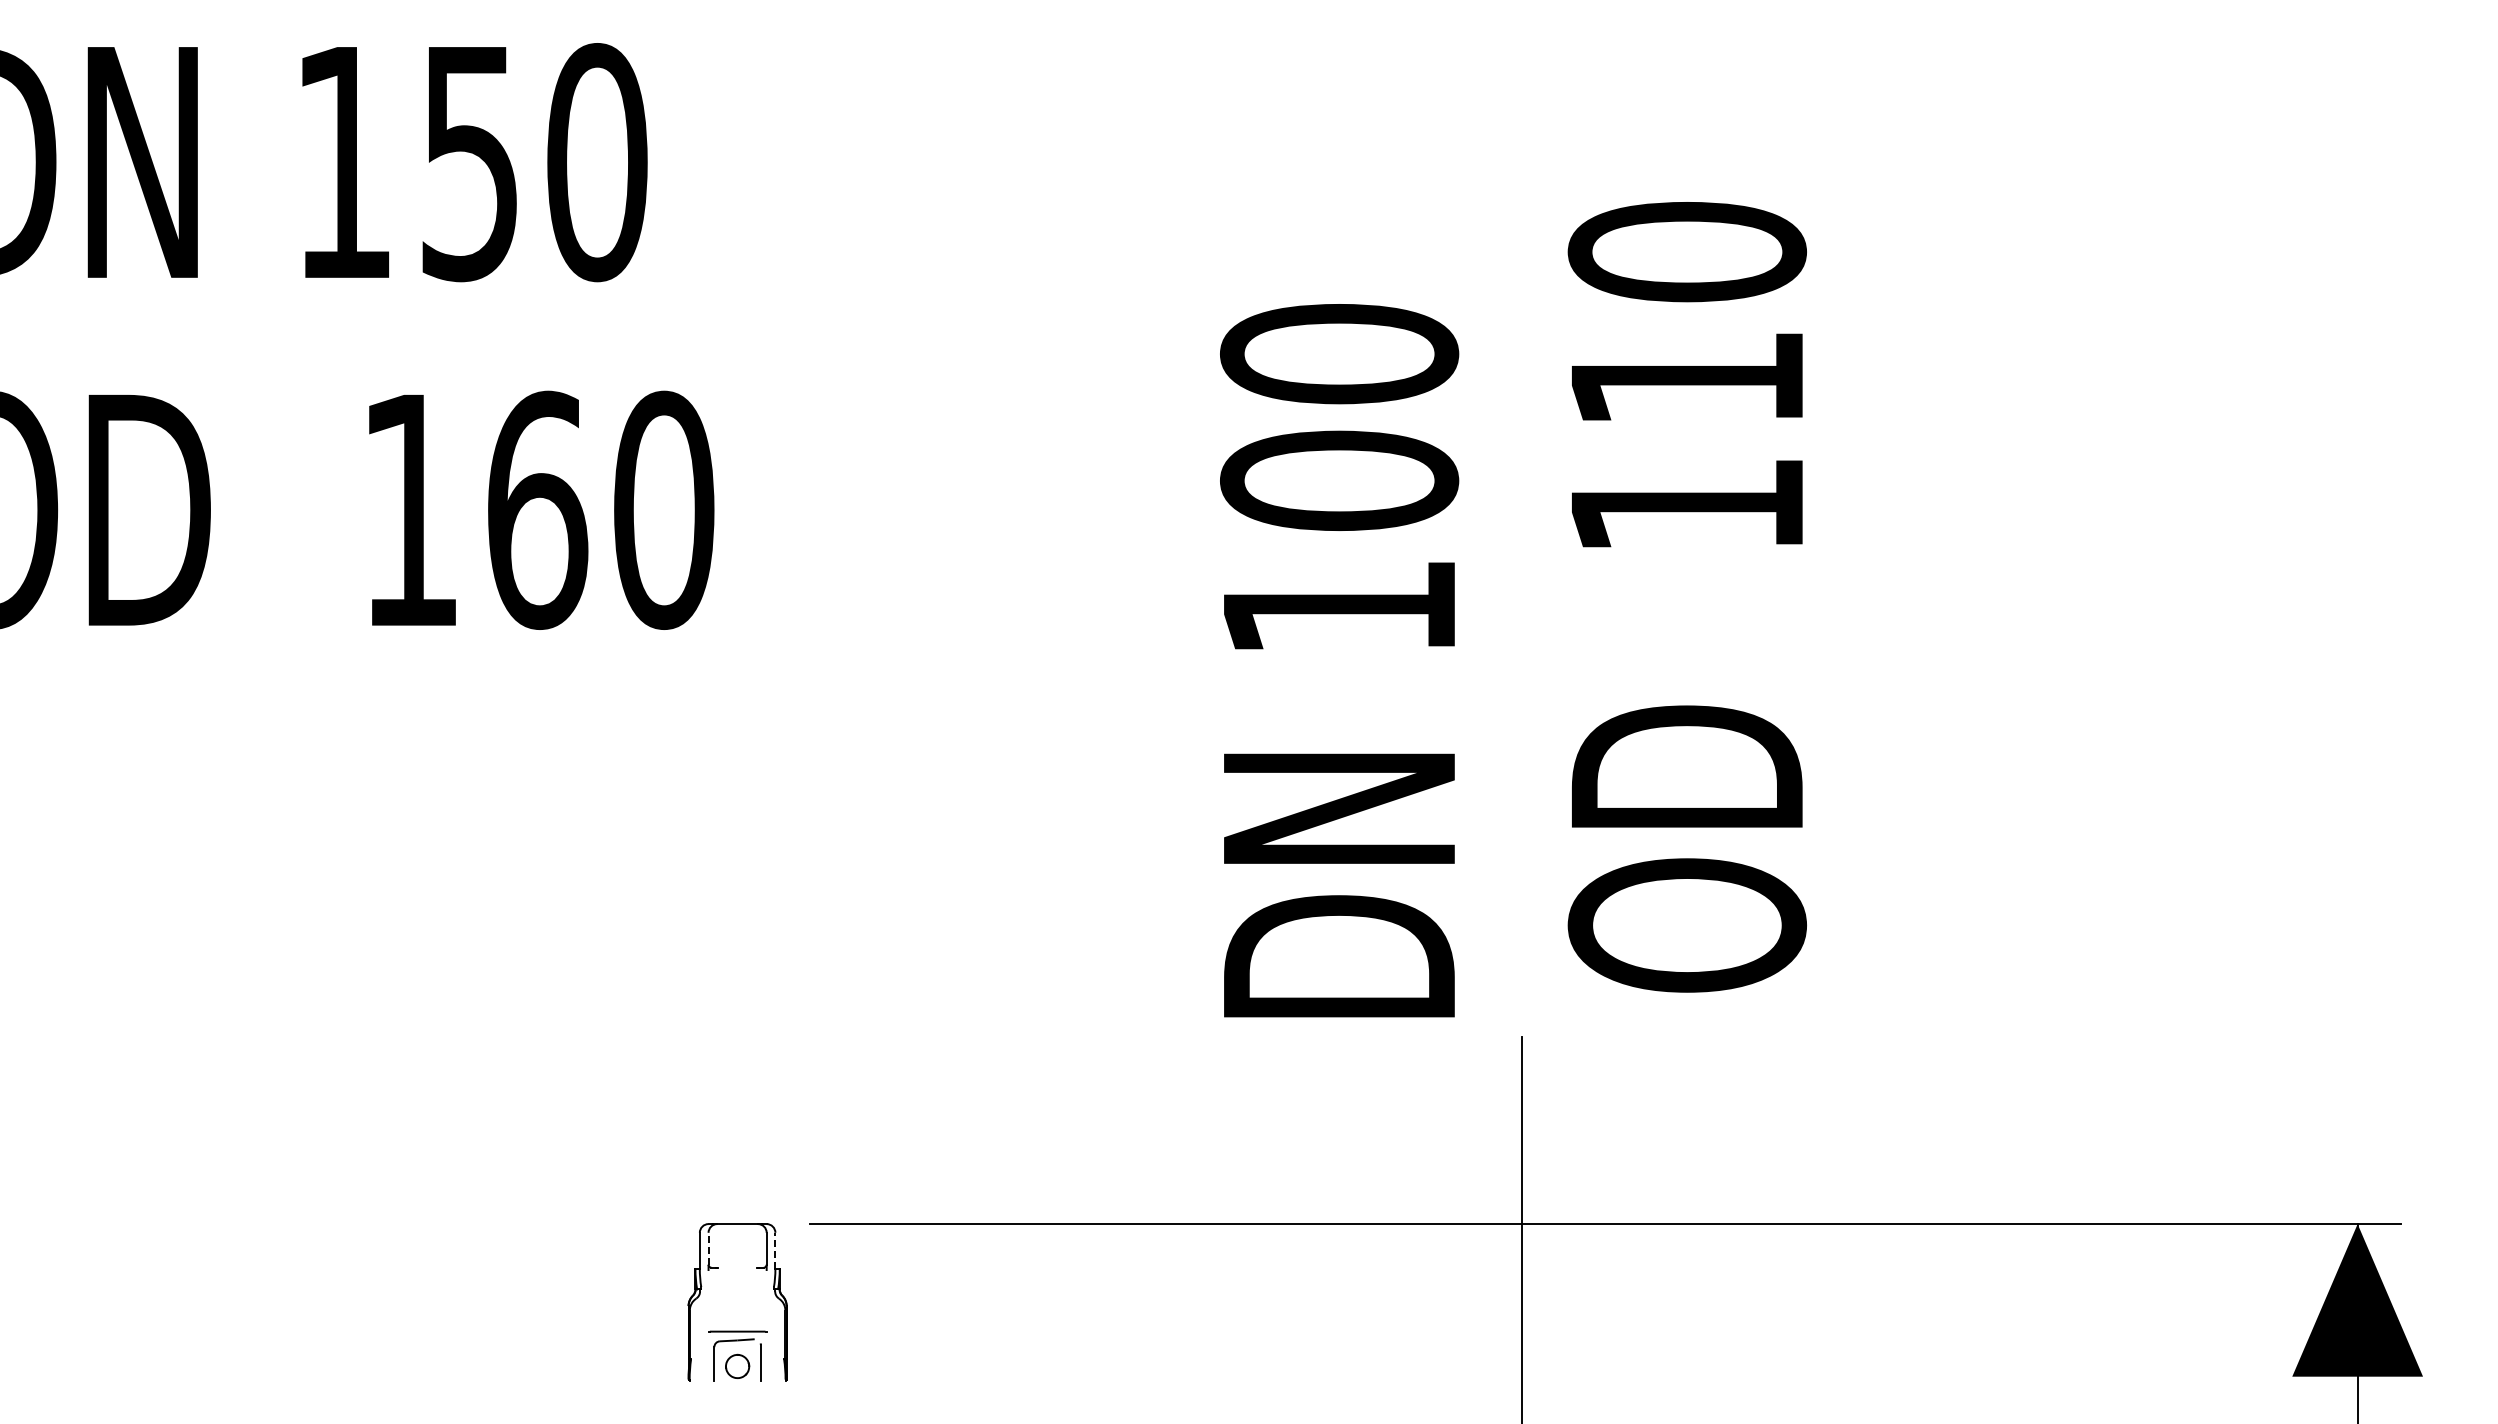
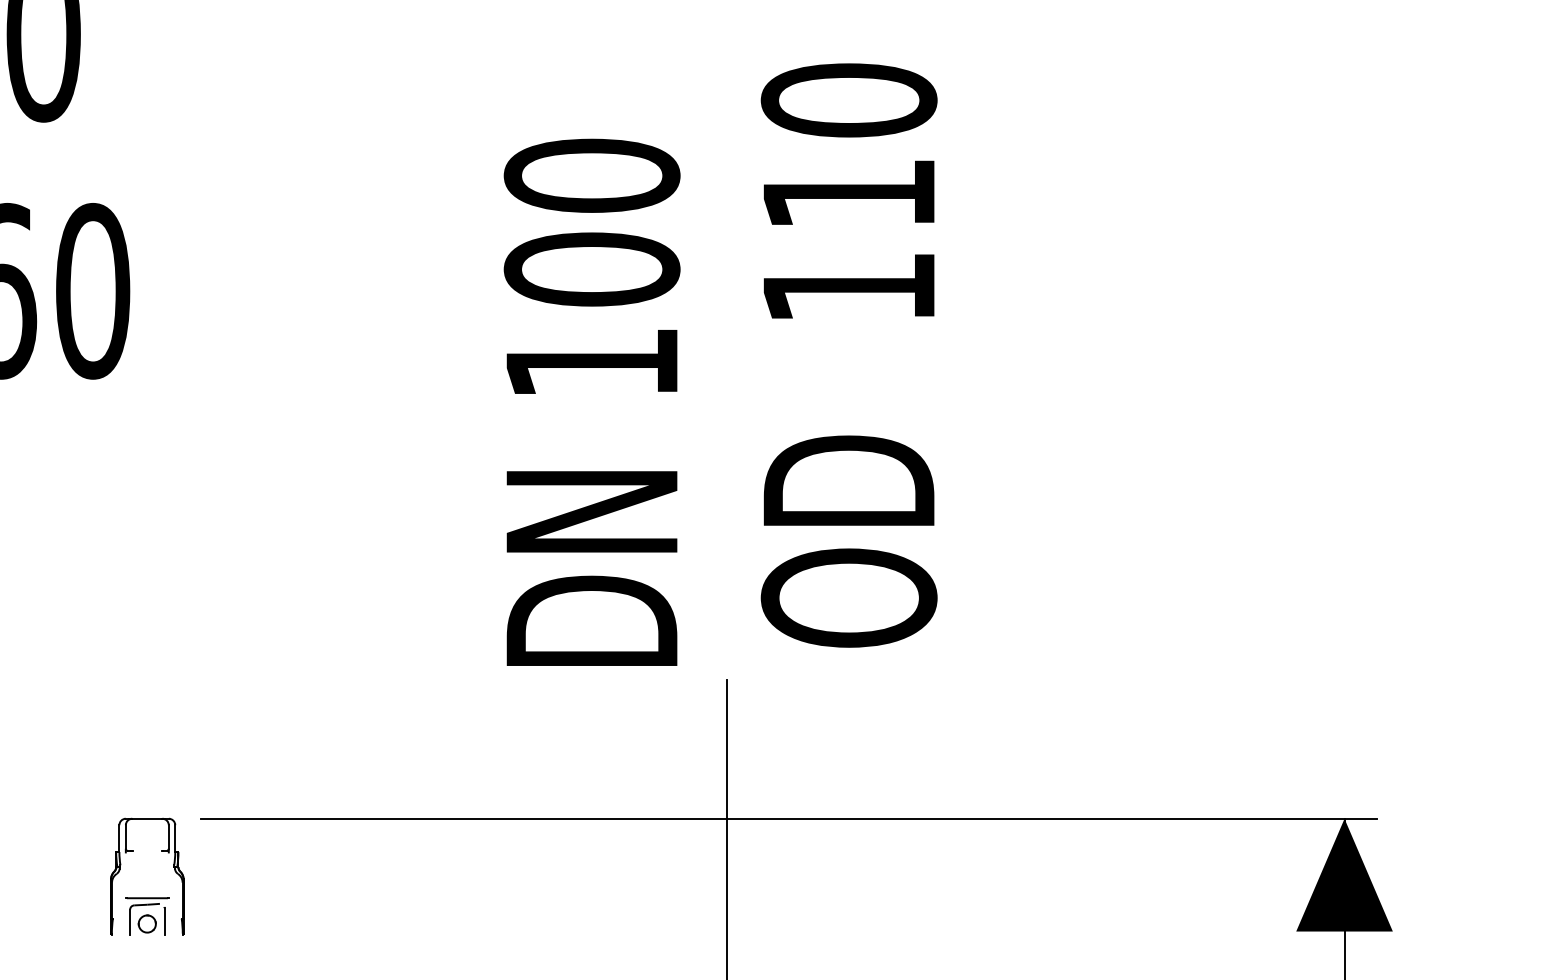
line: (708, 1248) -> (125, 836), dashed -> solid
line: (775, 1250) -> (175, 838), dashed -> solid

